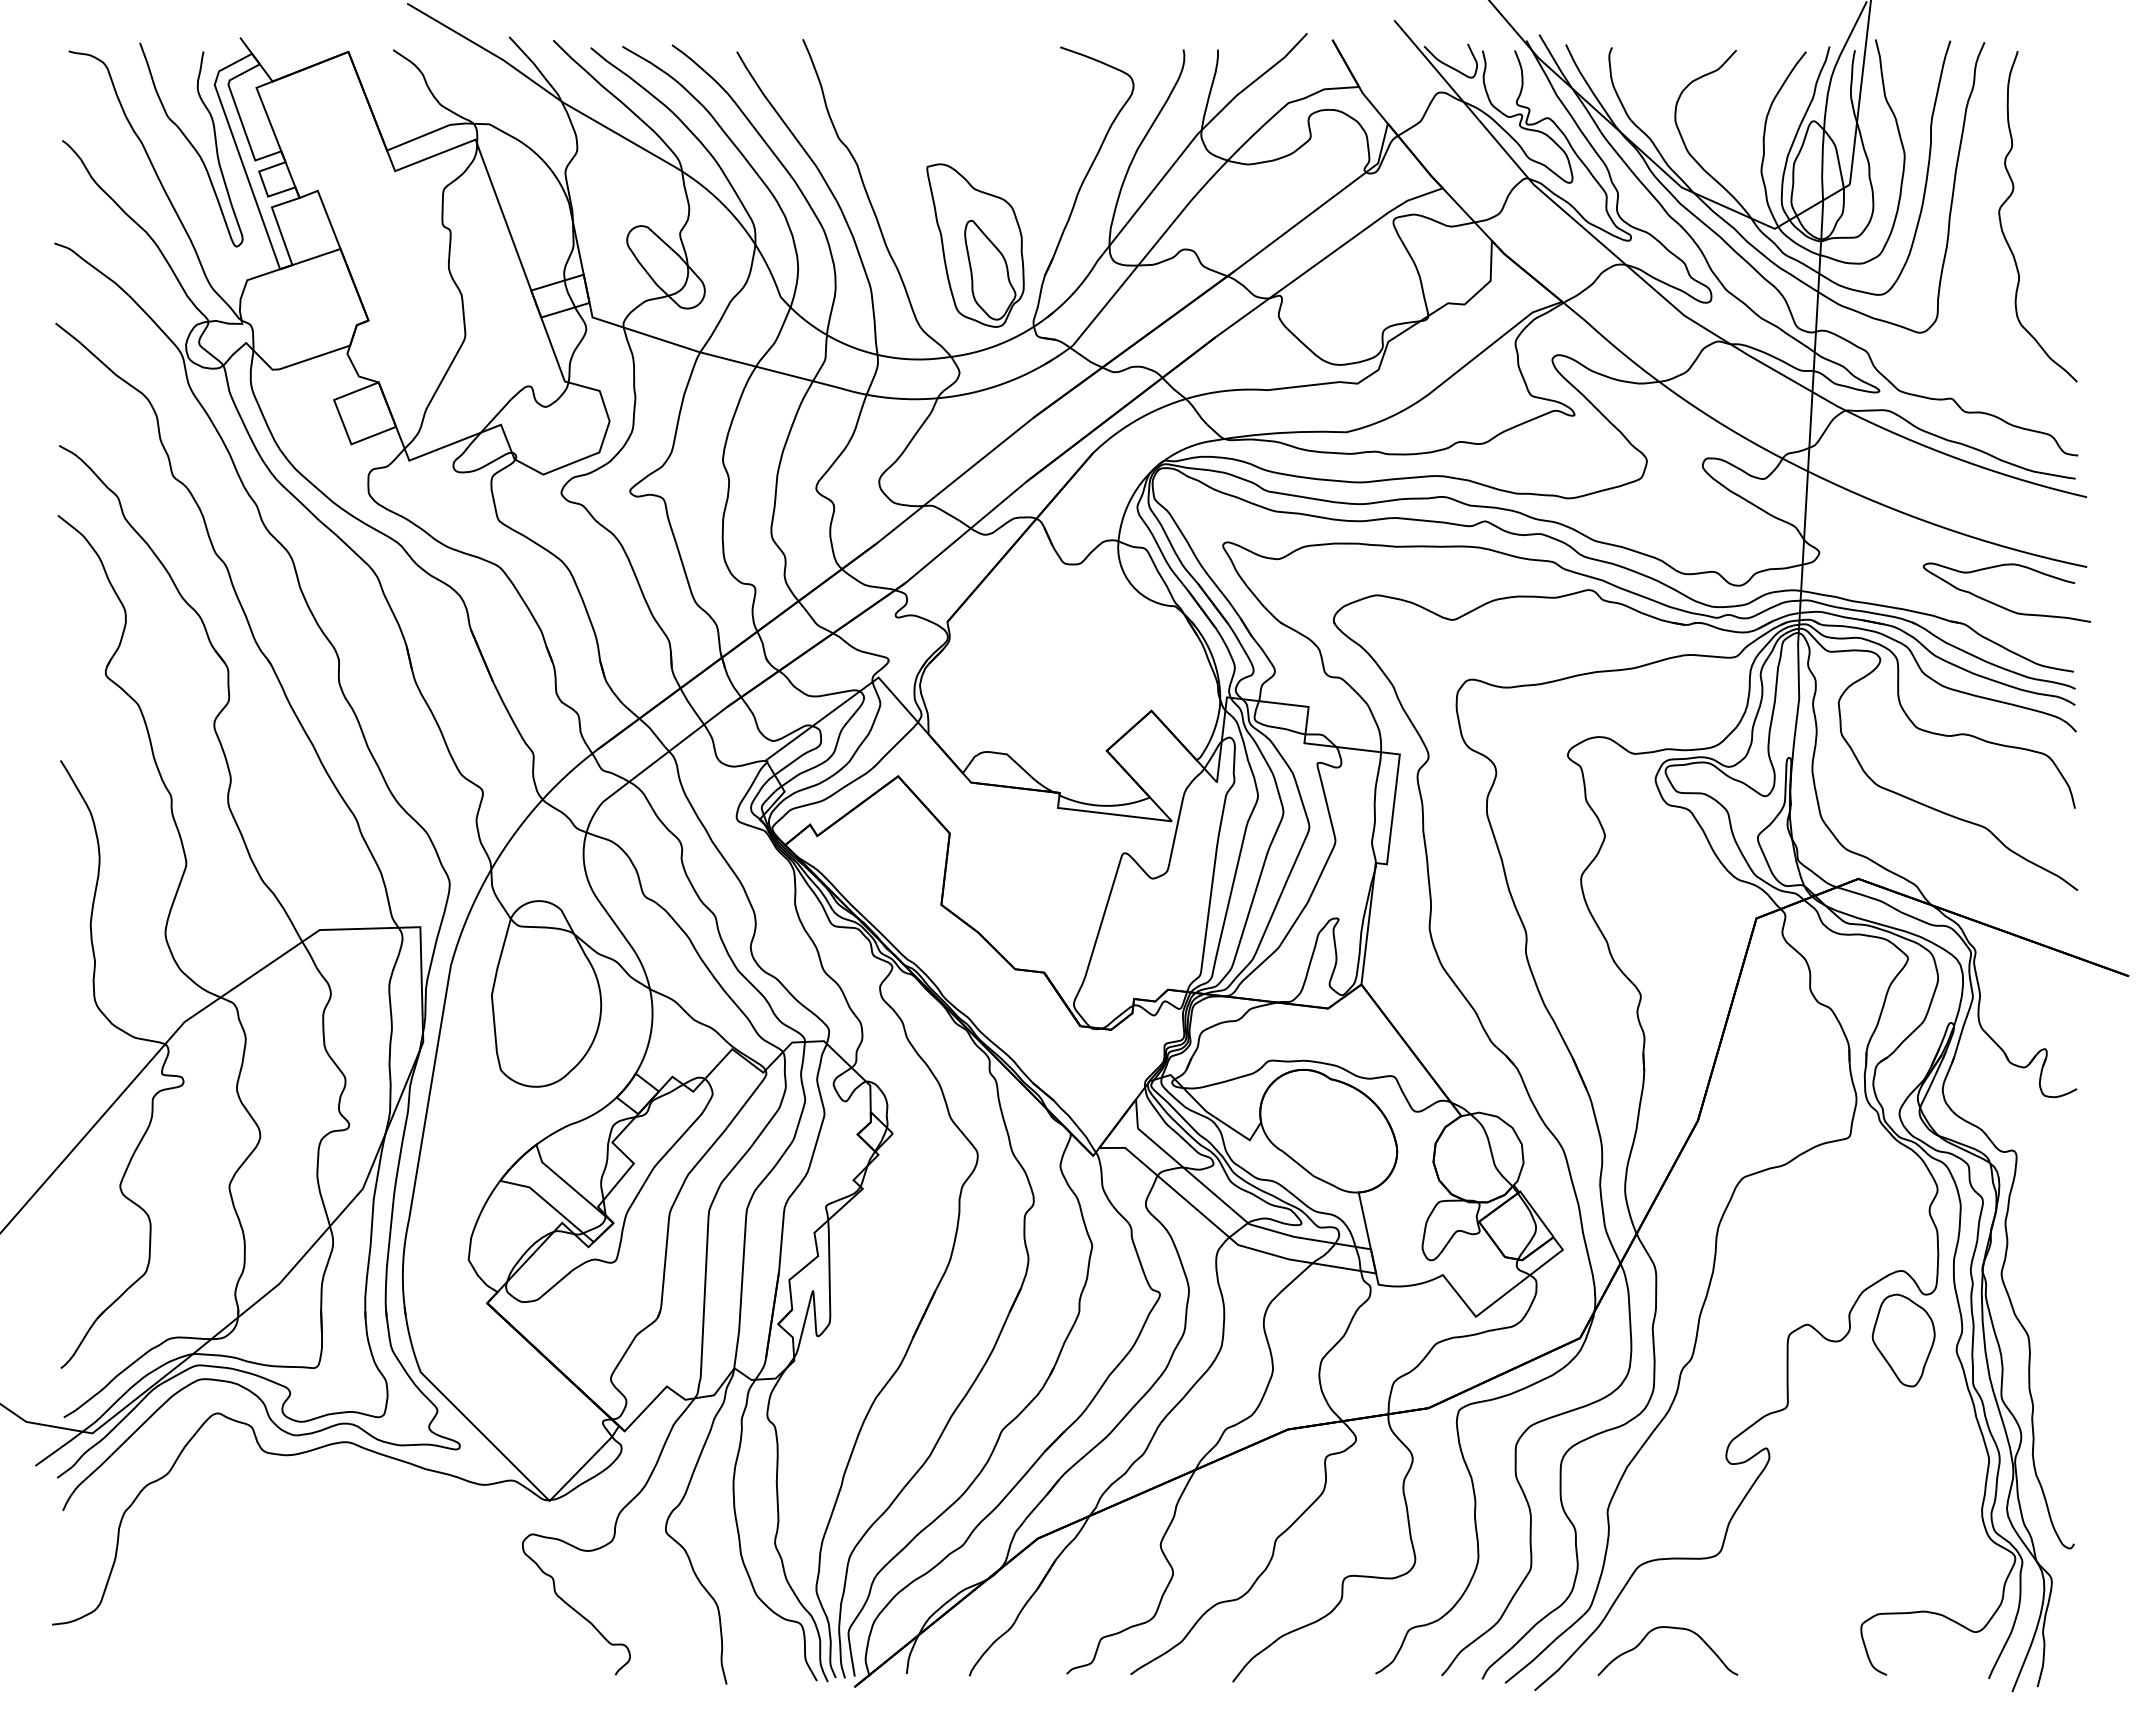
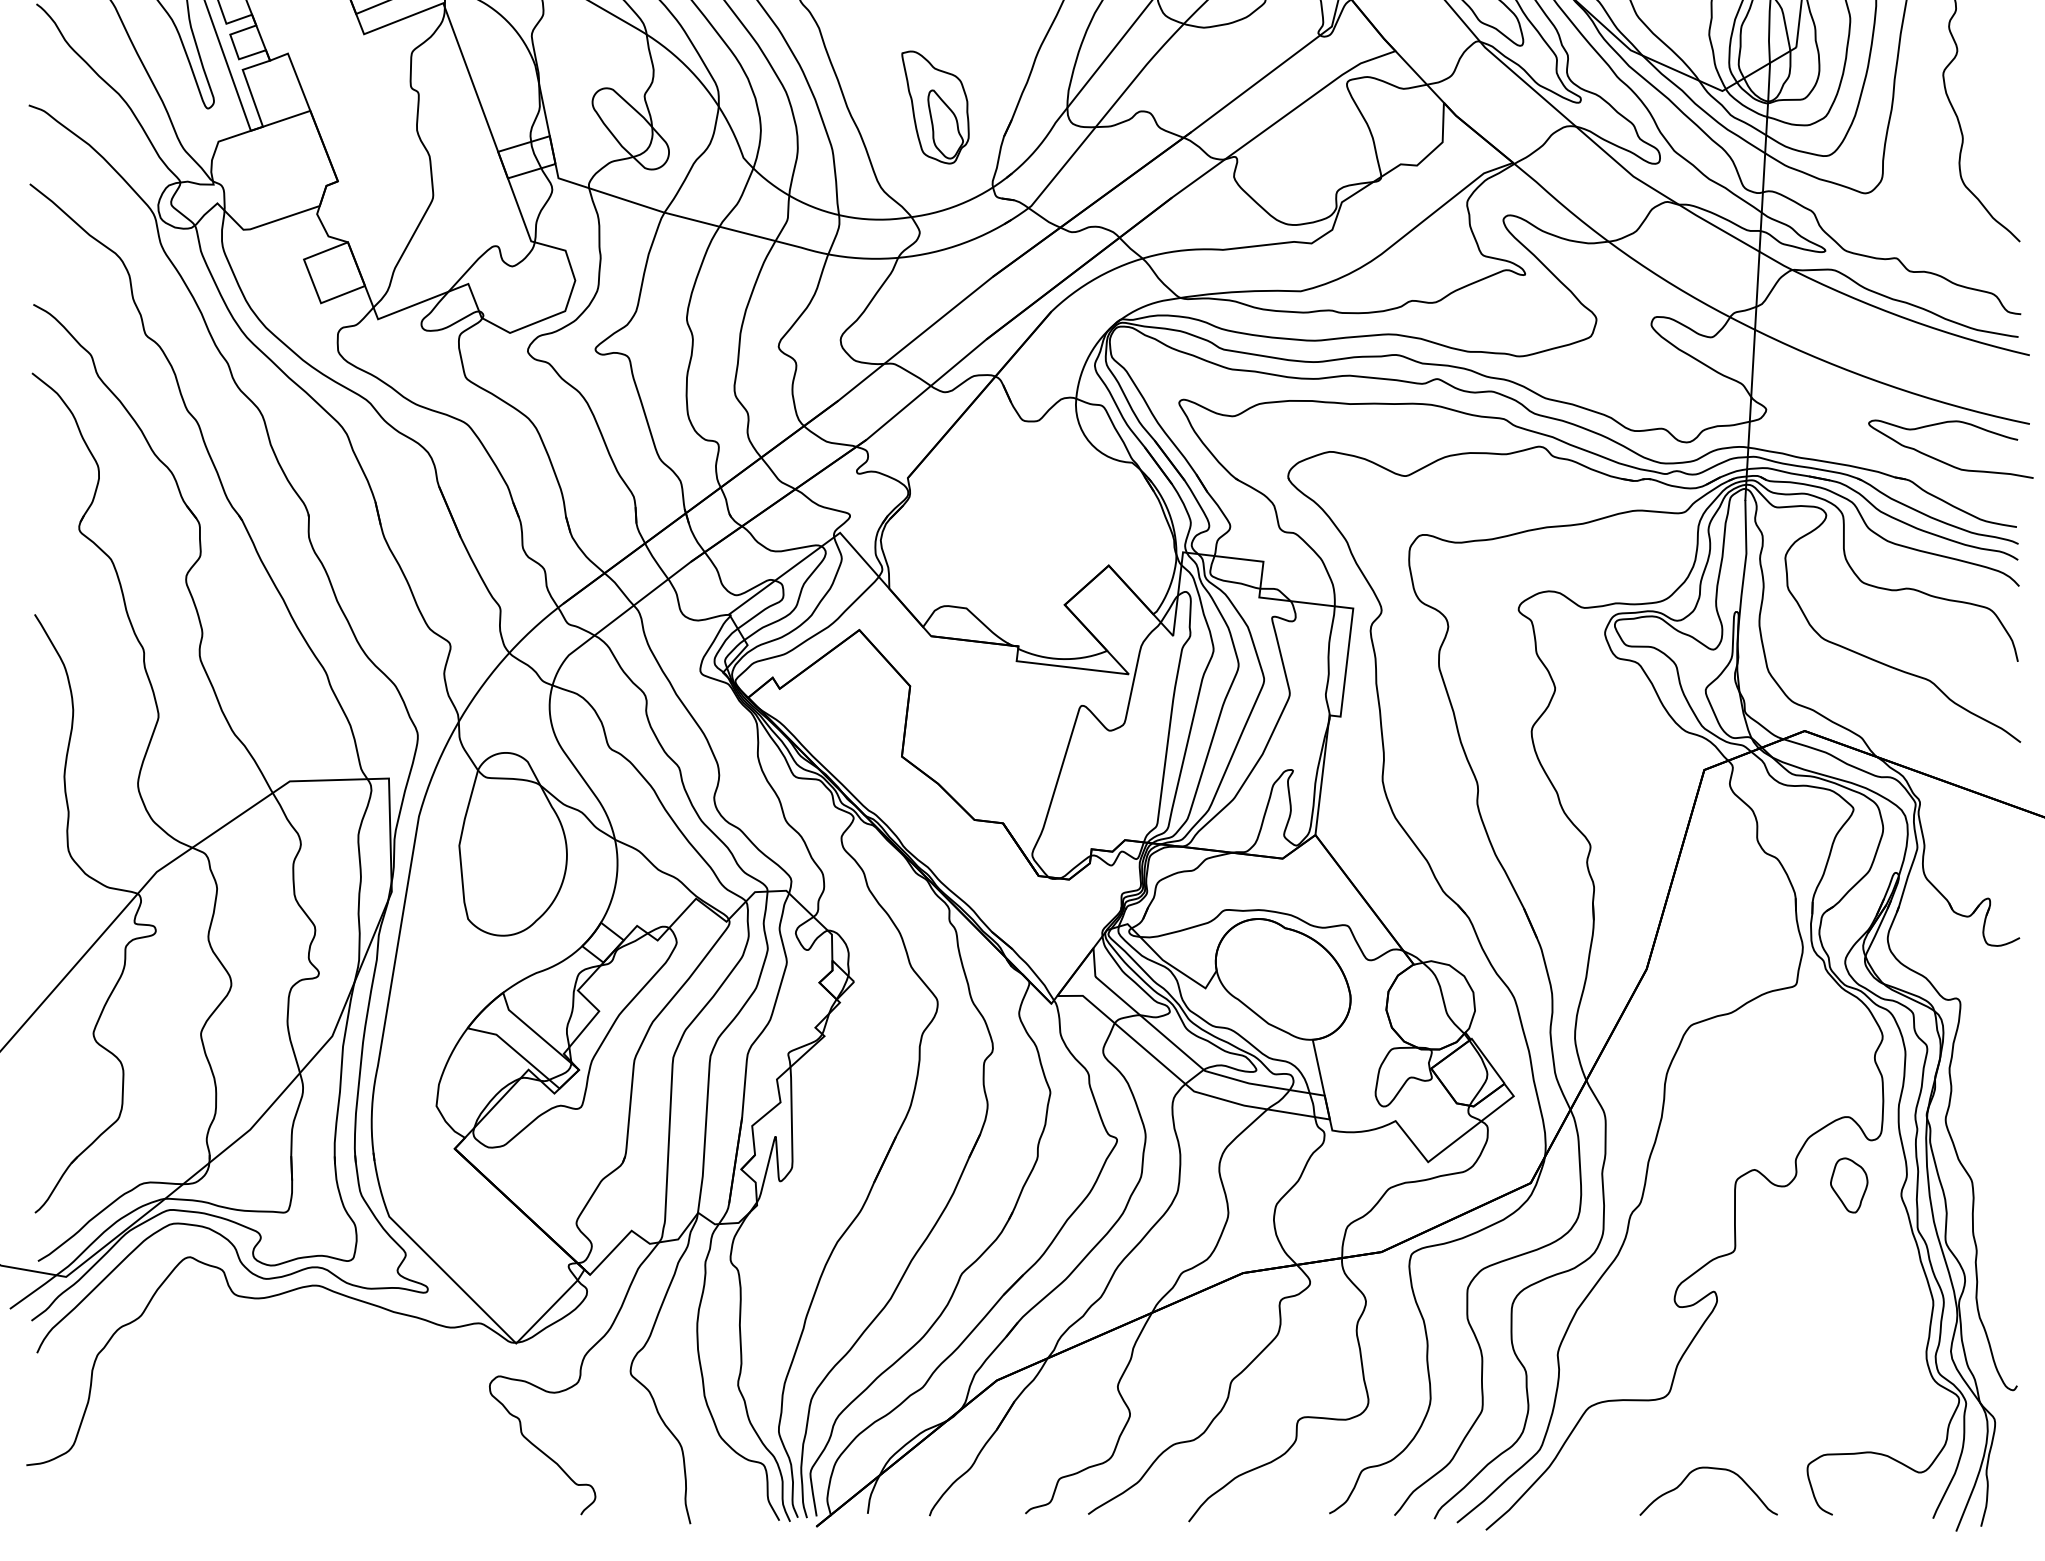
part: (975, 245) -> (935, 107), size x0.7
part: (1903, 1340) -> (1849, 1185), size x0.6
curve: (1667, 1628) -> (1708, 1469), moved

